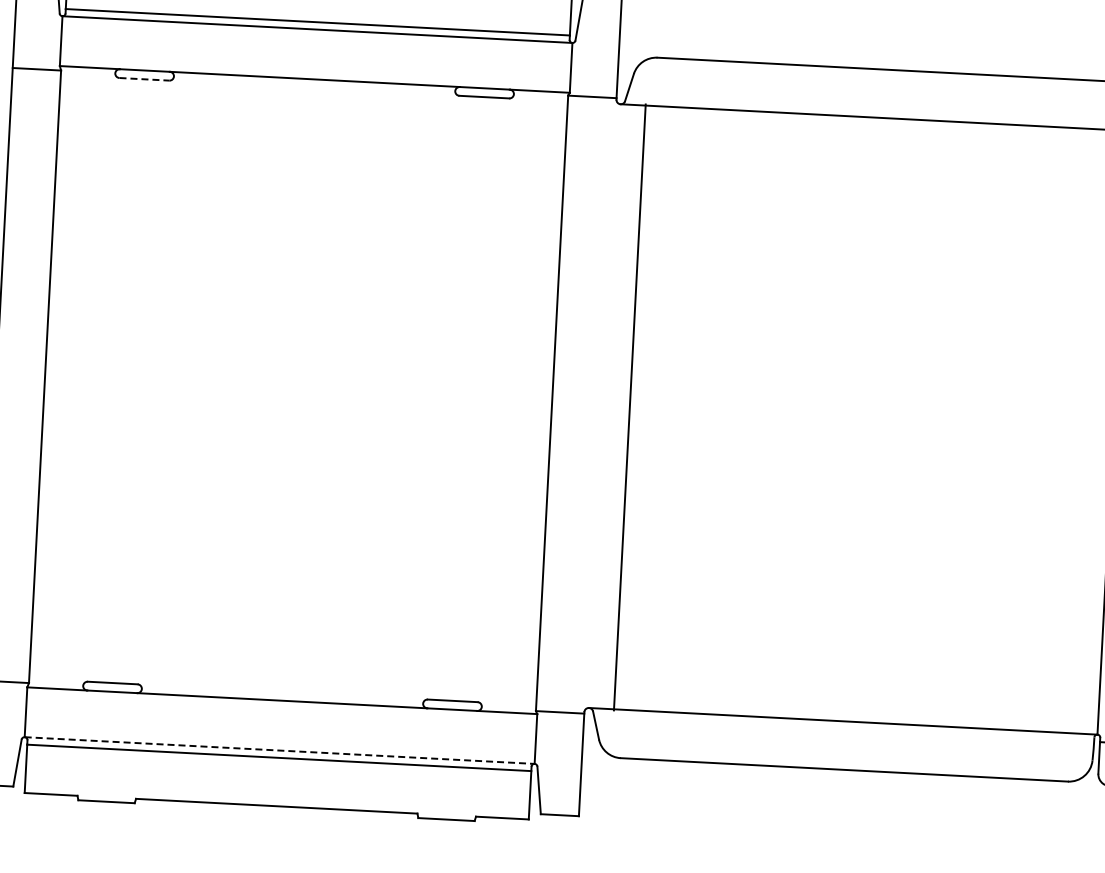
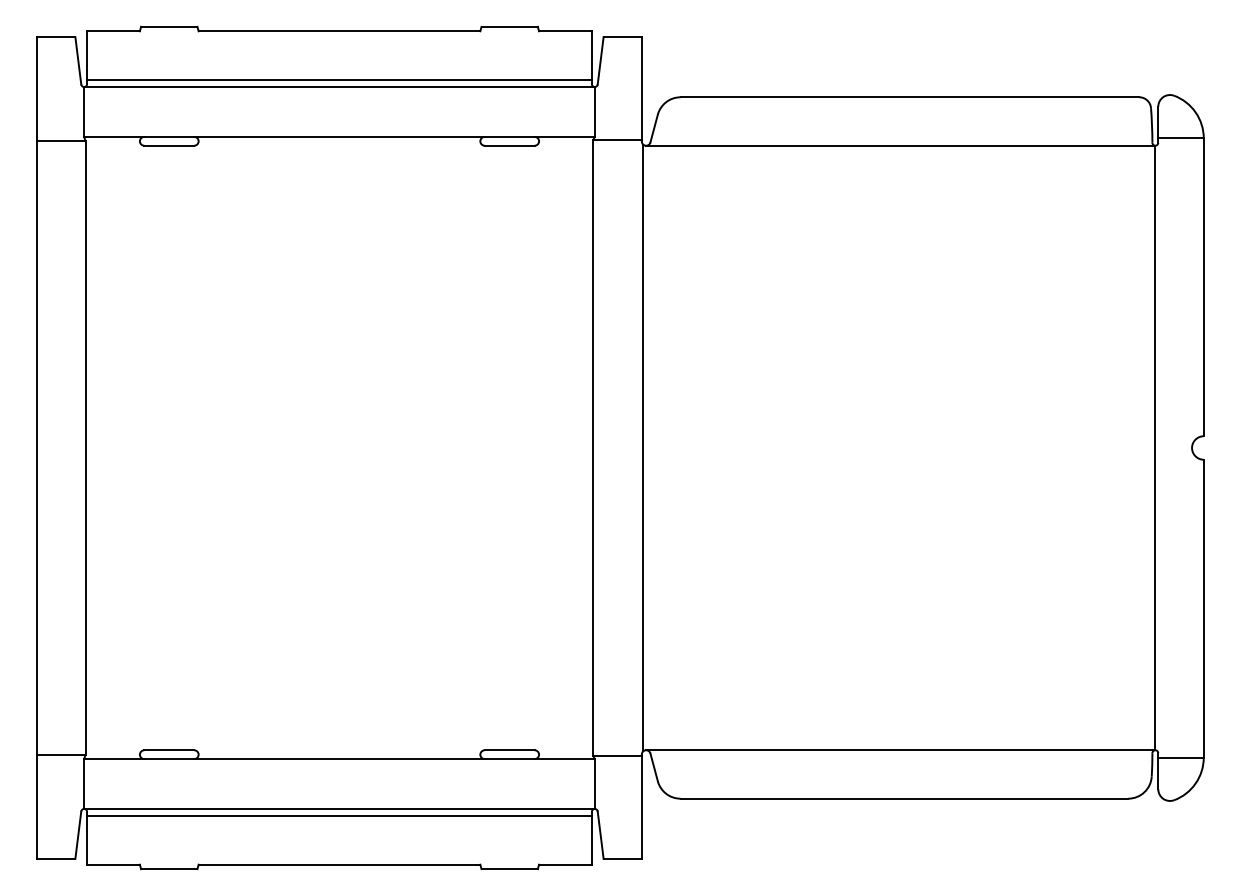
line: (144, 79) -> (169, 145), dashed -> solid
line: (630, 406) -> (643, 447), moved
line: (280, 750) -> (340, 808), dashed -> solid

